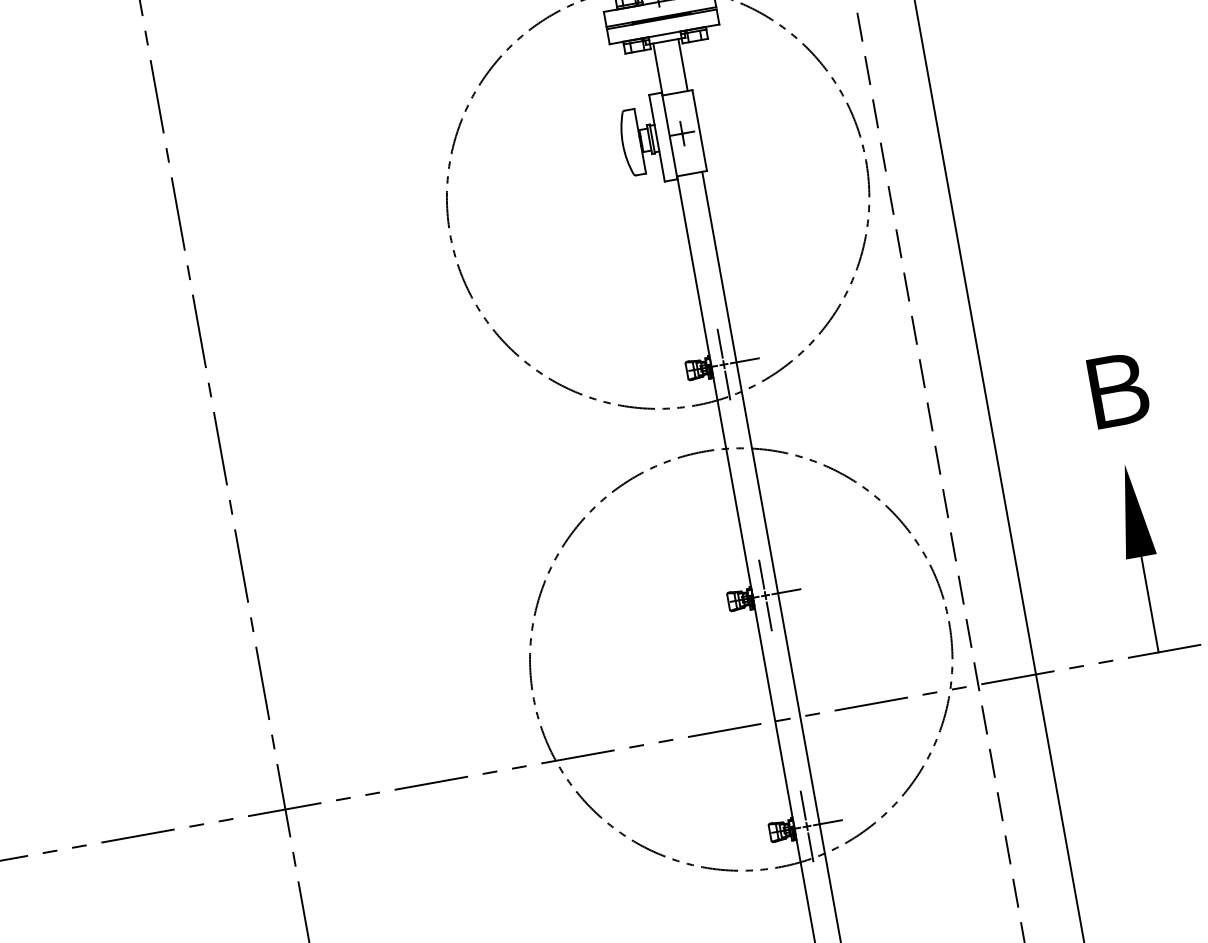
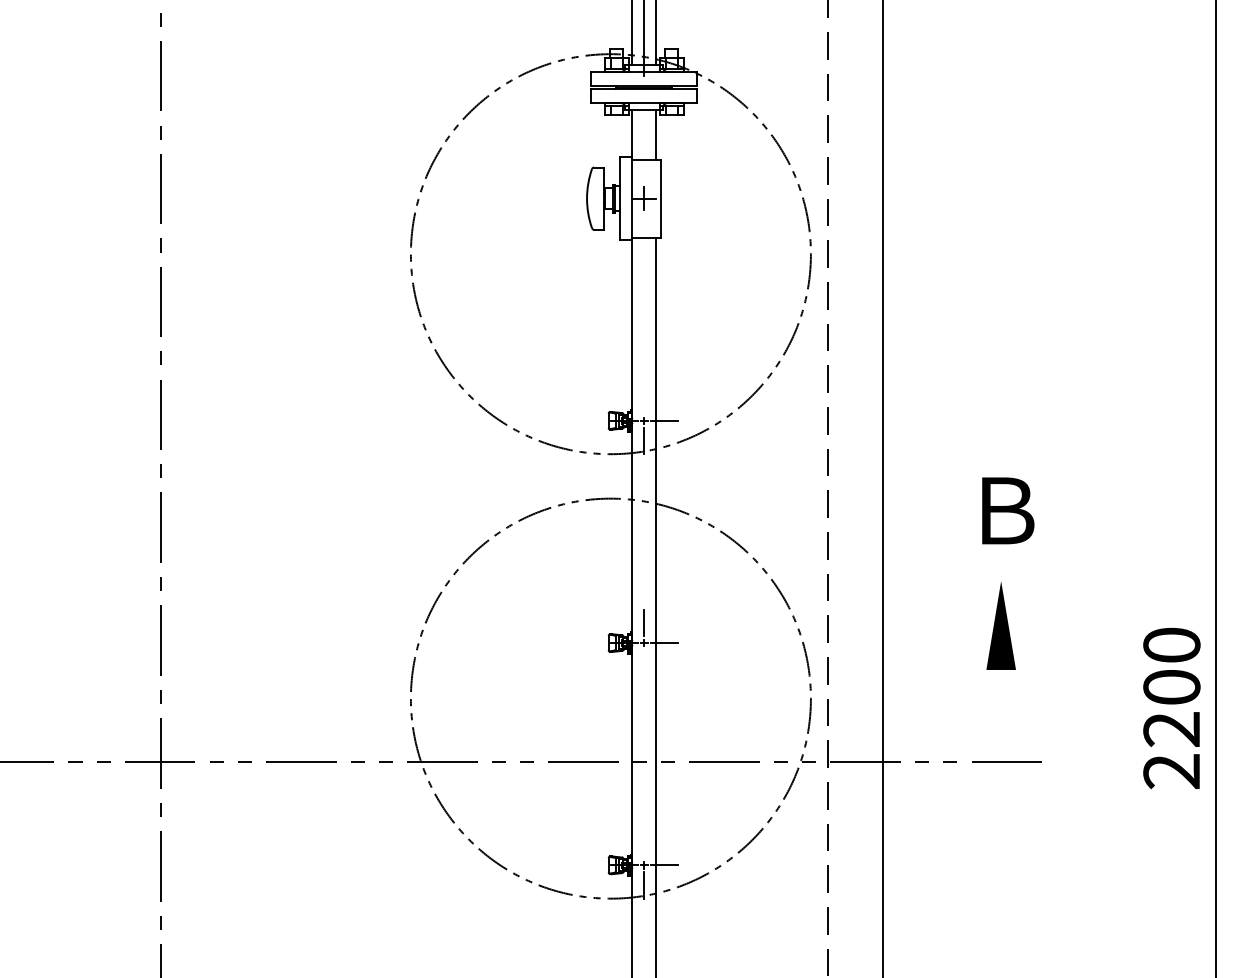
line: (720, 343) -> (644, 400), removed
line: (1150, 604) -> (1001, 715), removed
line: (769, 615) -> (644, 662), removed
line: (803, 804) -> (644, 844), removed

